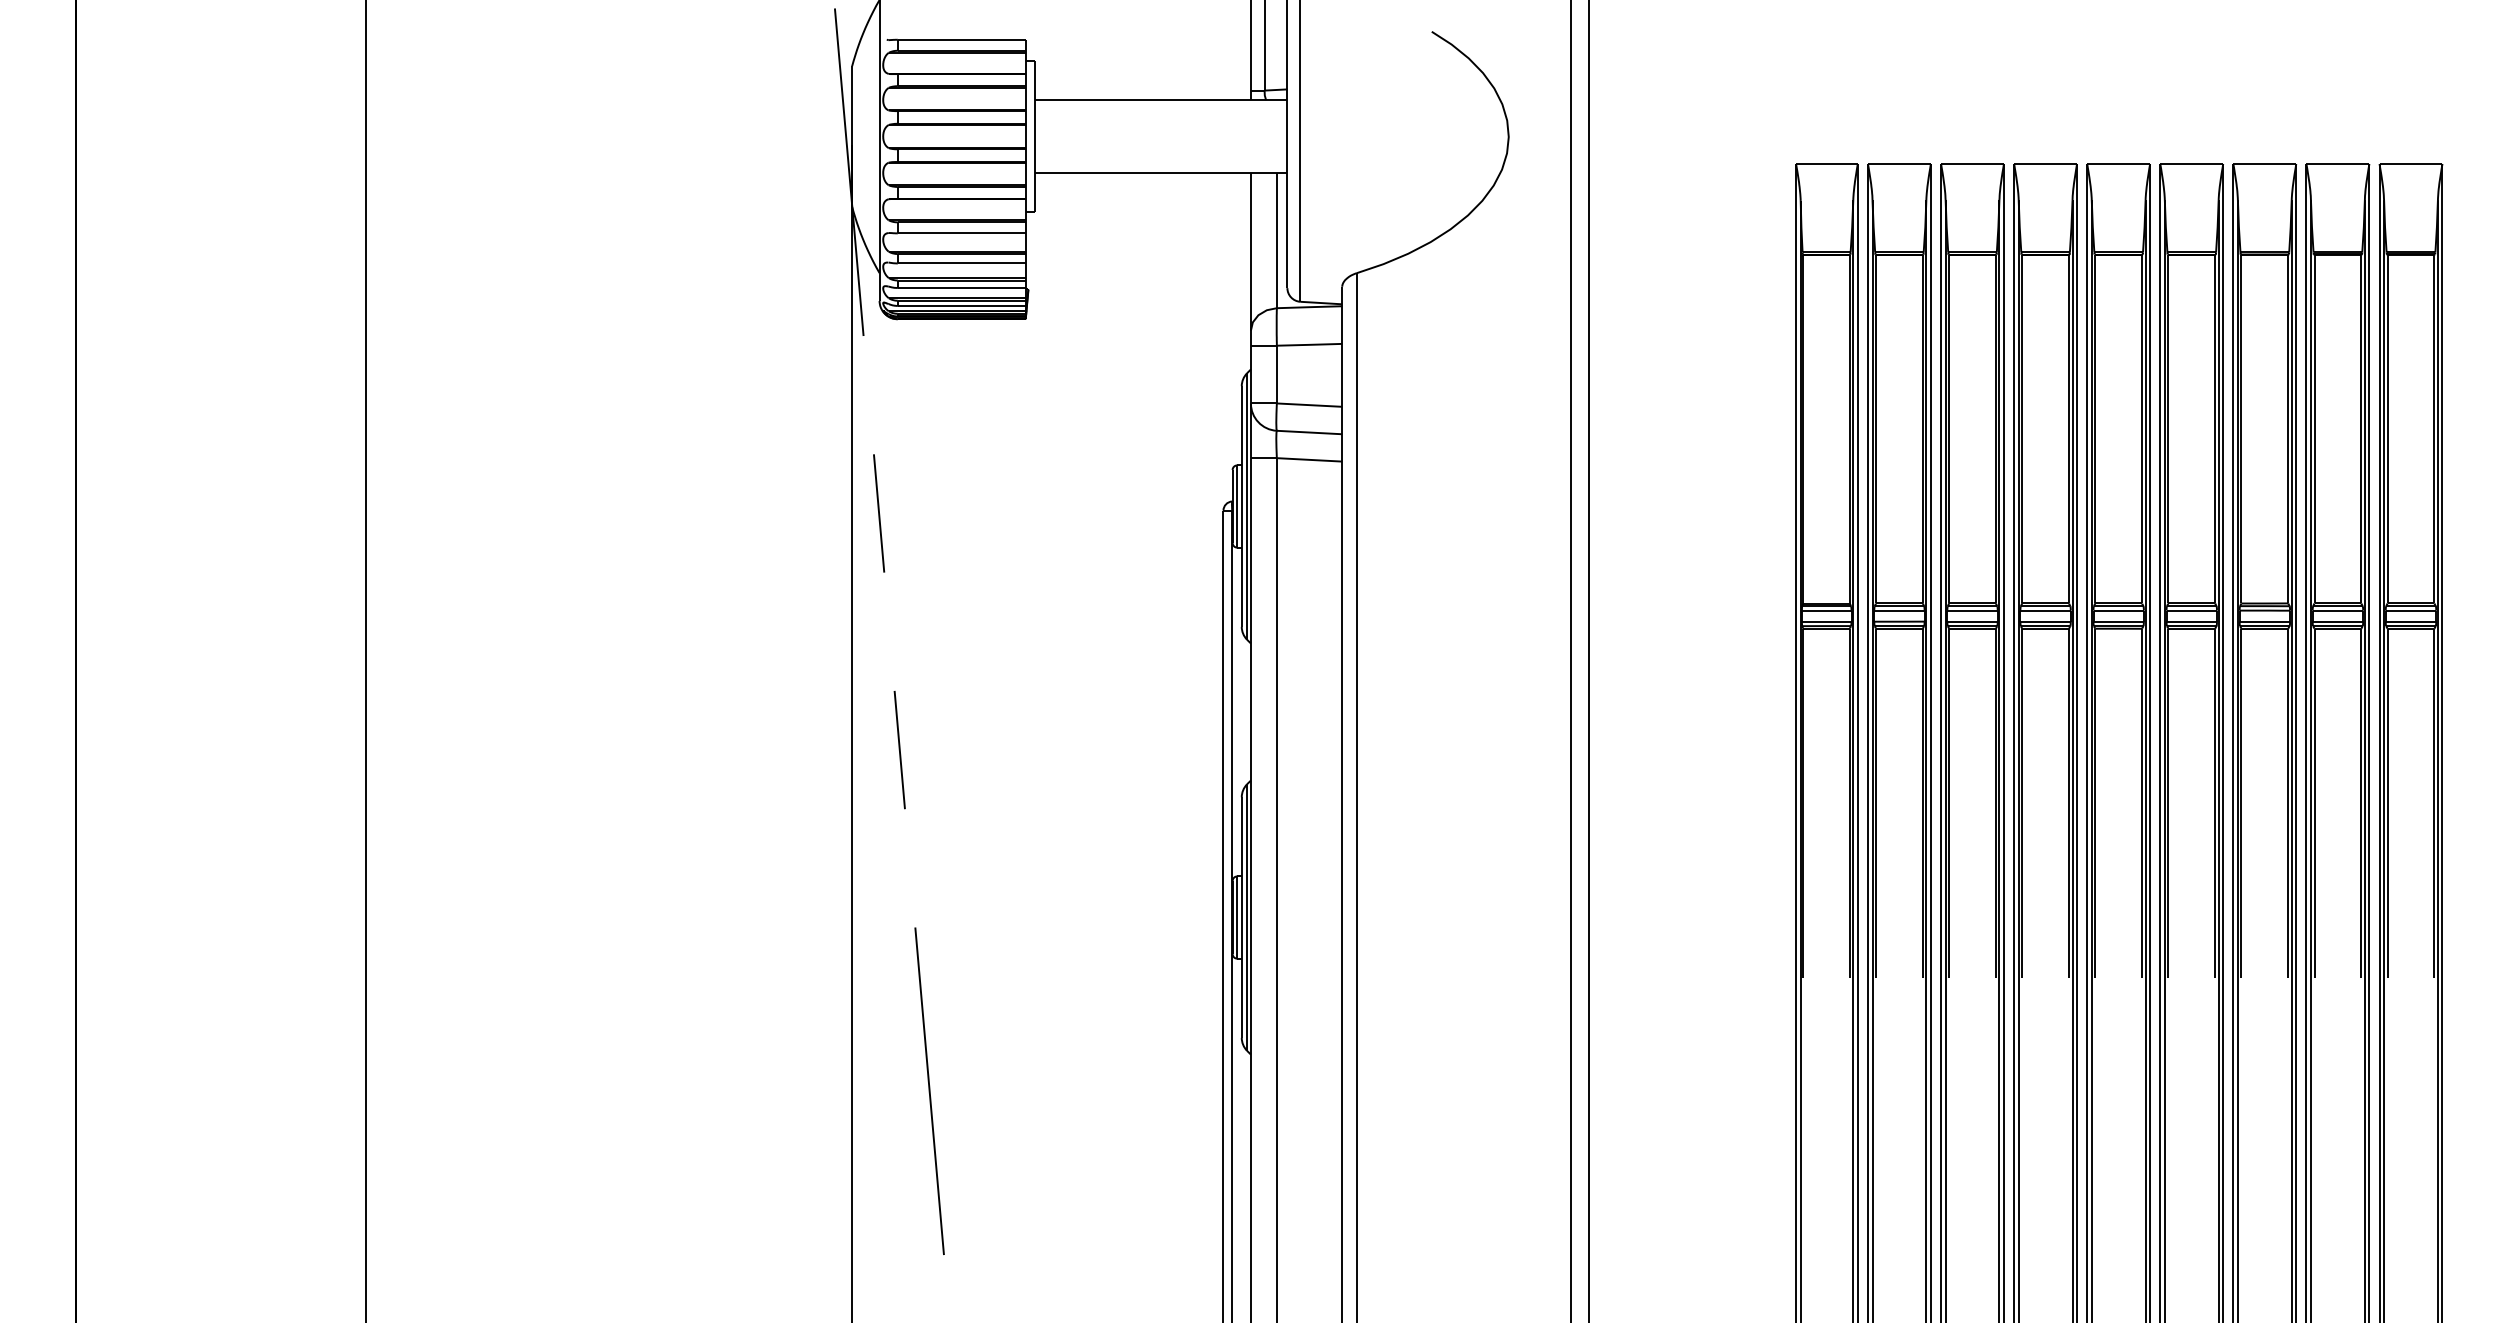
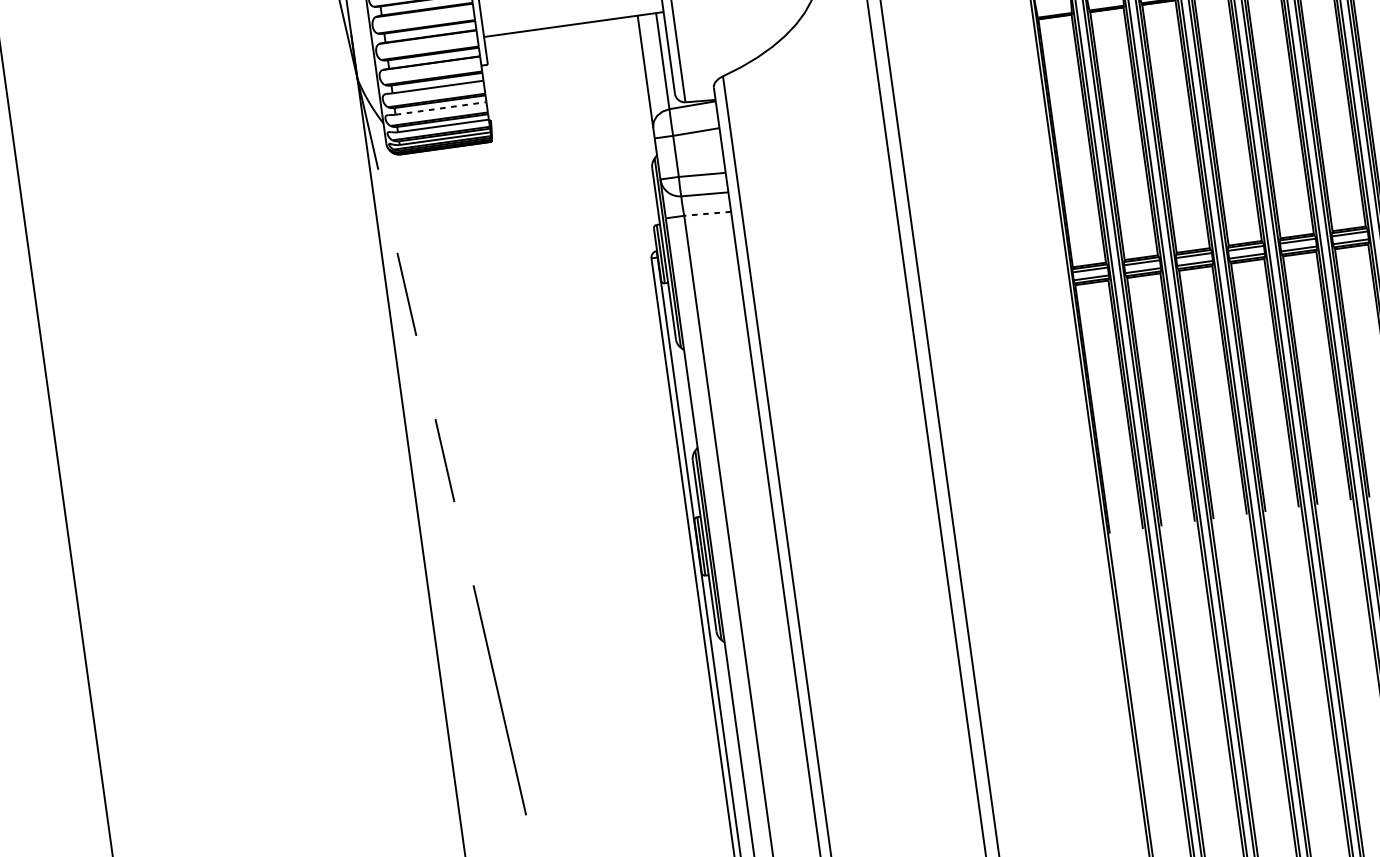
line: (961, 263) -> (440, 108), solid -> dashed
line: (1309, 459) -> (707, 213), solid -> dashed

